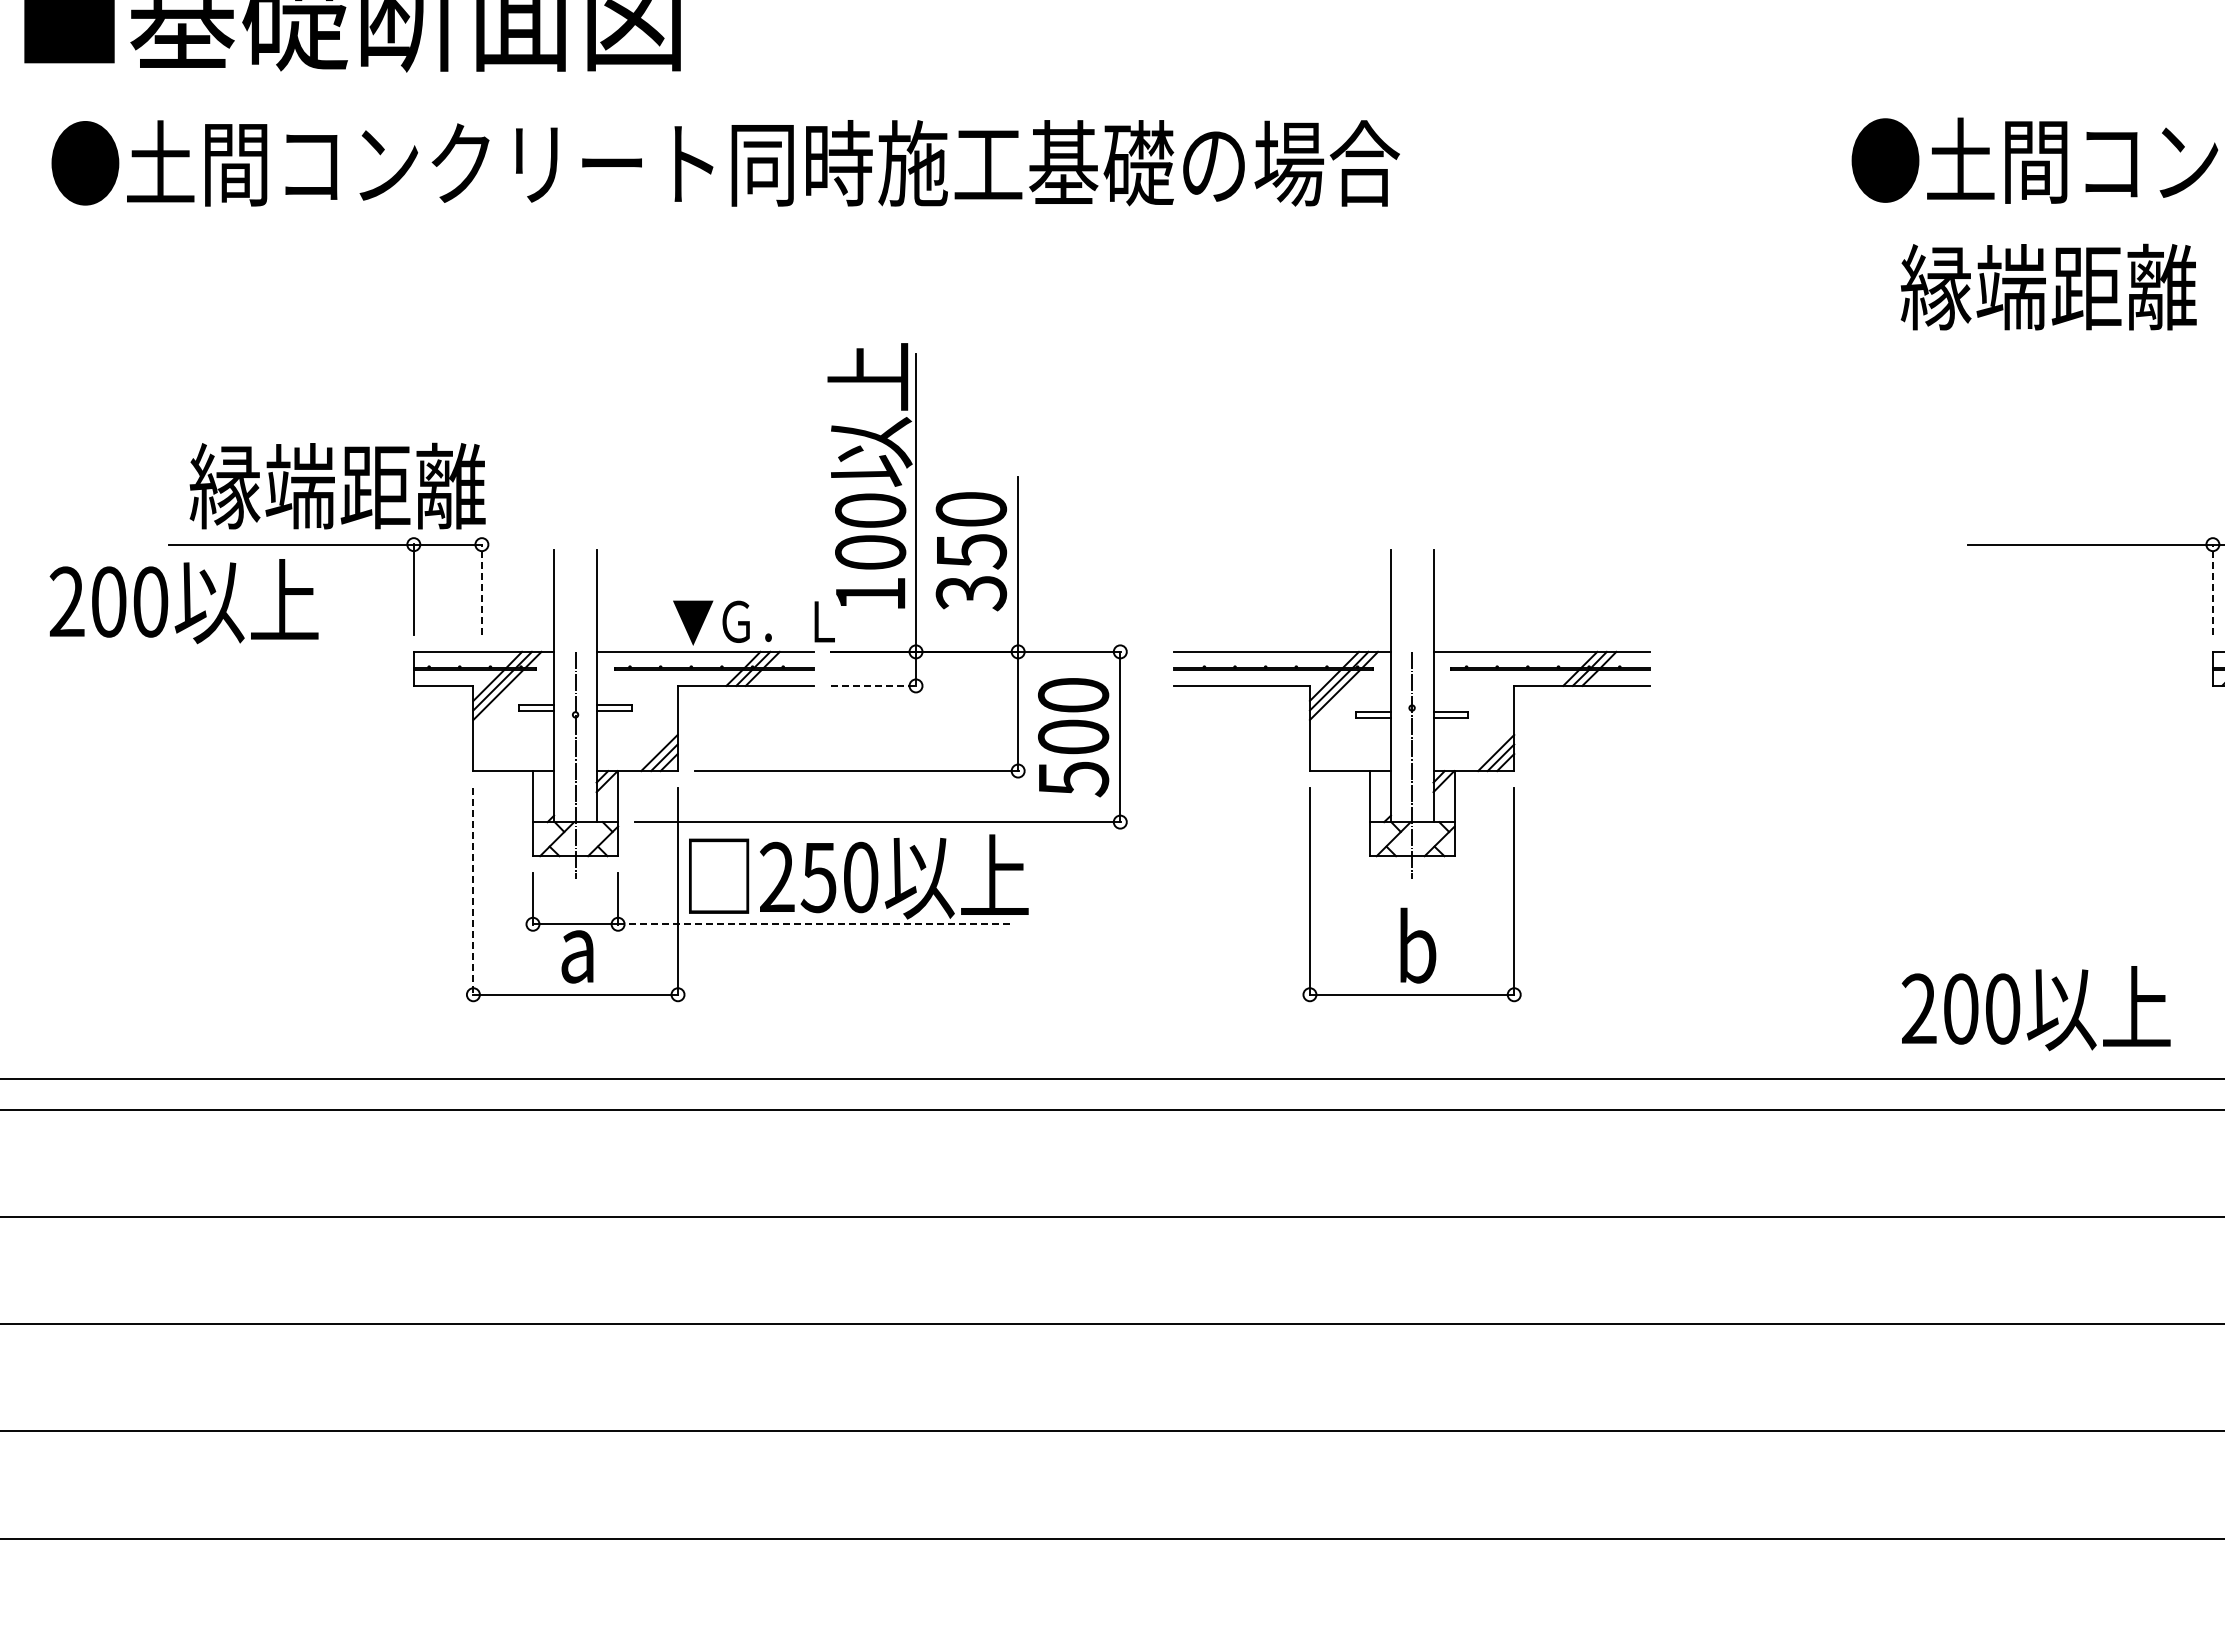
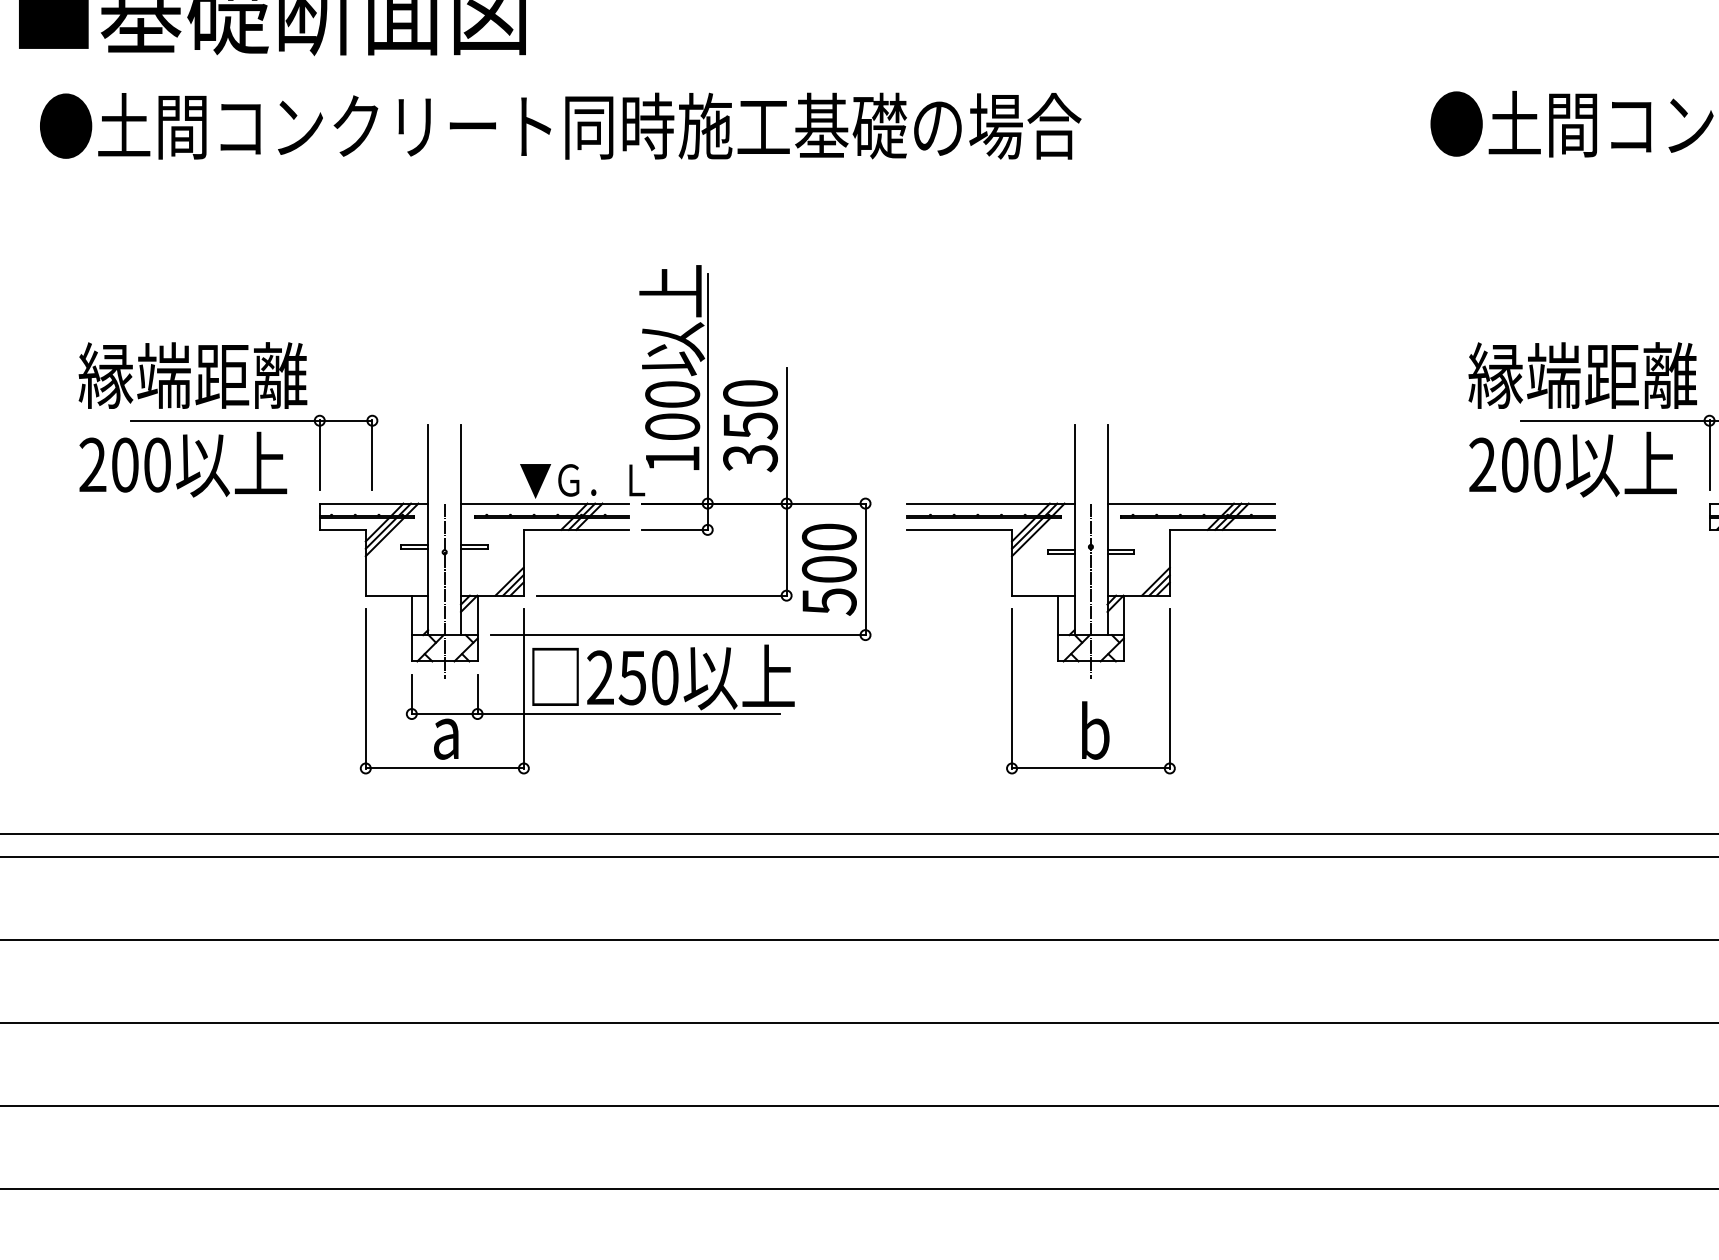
text: (2048, 286) -> (1582, 375), moved
text: (337, 485) -> (192, 375), moved
line: (481, 589) -> (372, 455), dashed -> solid
line: (2212, 589) -> (1709, 455), dashed -> solid
text: (183, 601) -> (182, 464), moved
line: (873, 685) -> (674, 529), dashed -> solid
line: (473, 891) -> (365, 688), dashed -> solid
line: (813, 924) -> (628, 714), dashed -> solid
text: (2035, 1008) -> (1572, 464), moved

